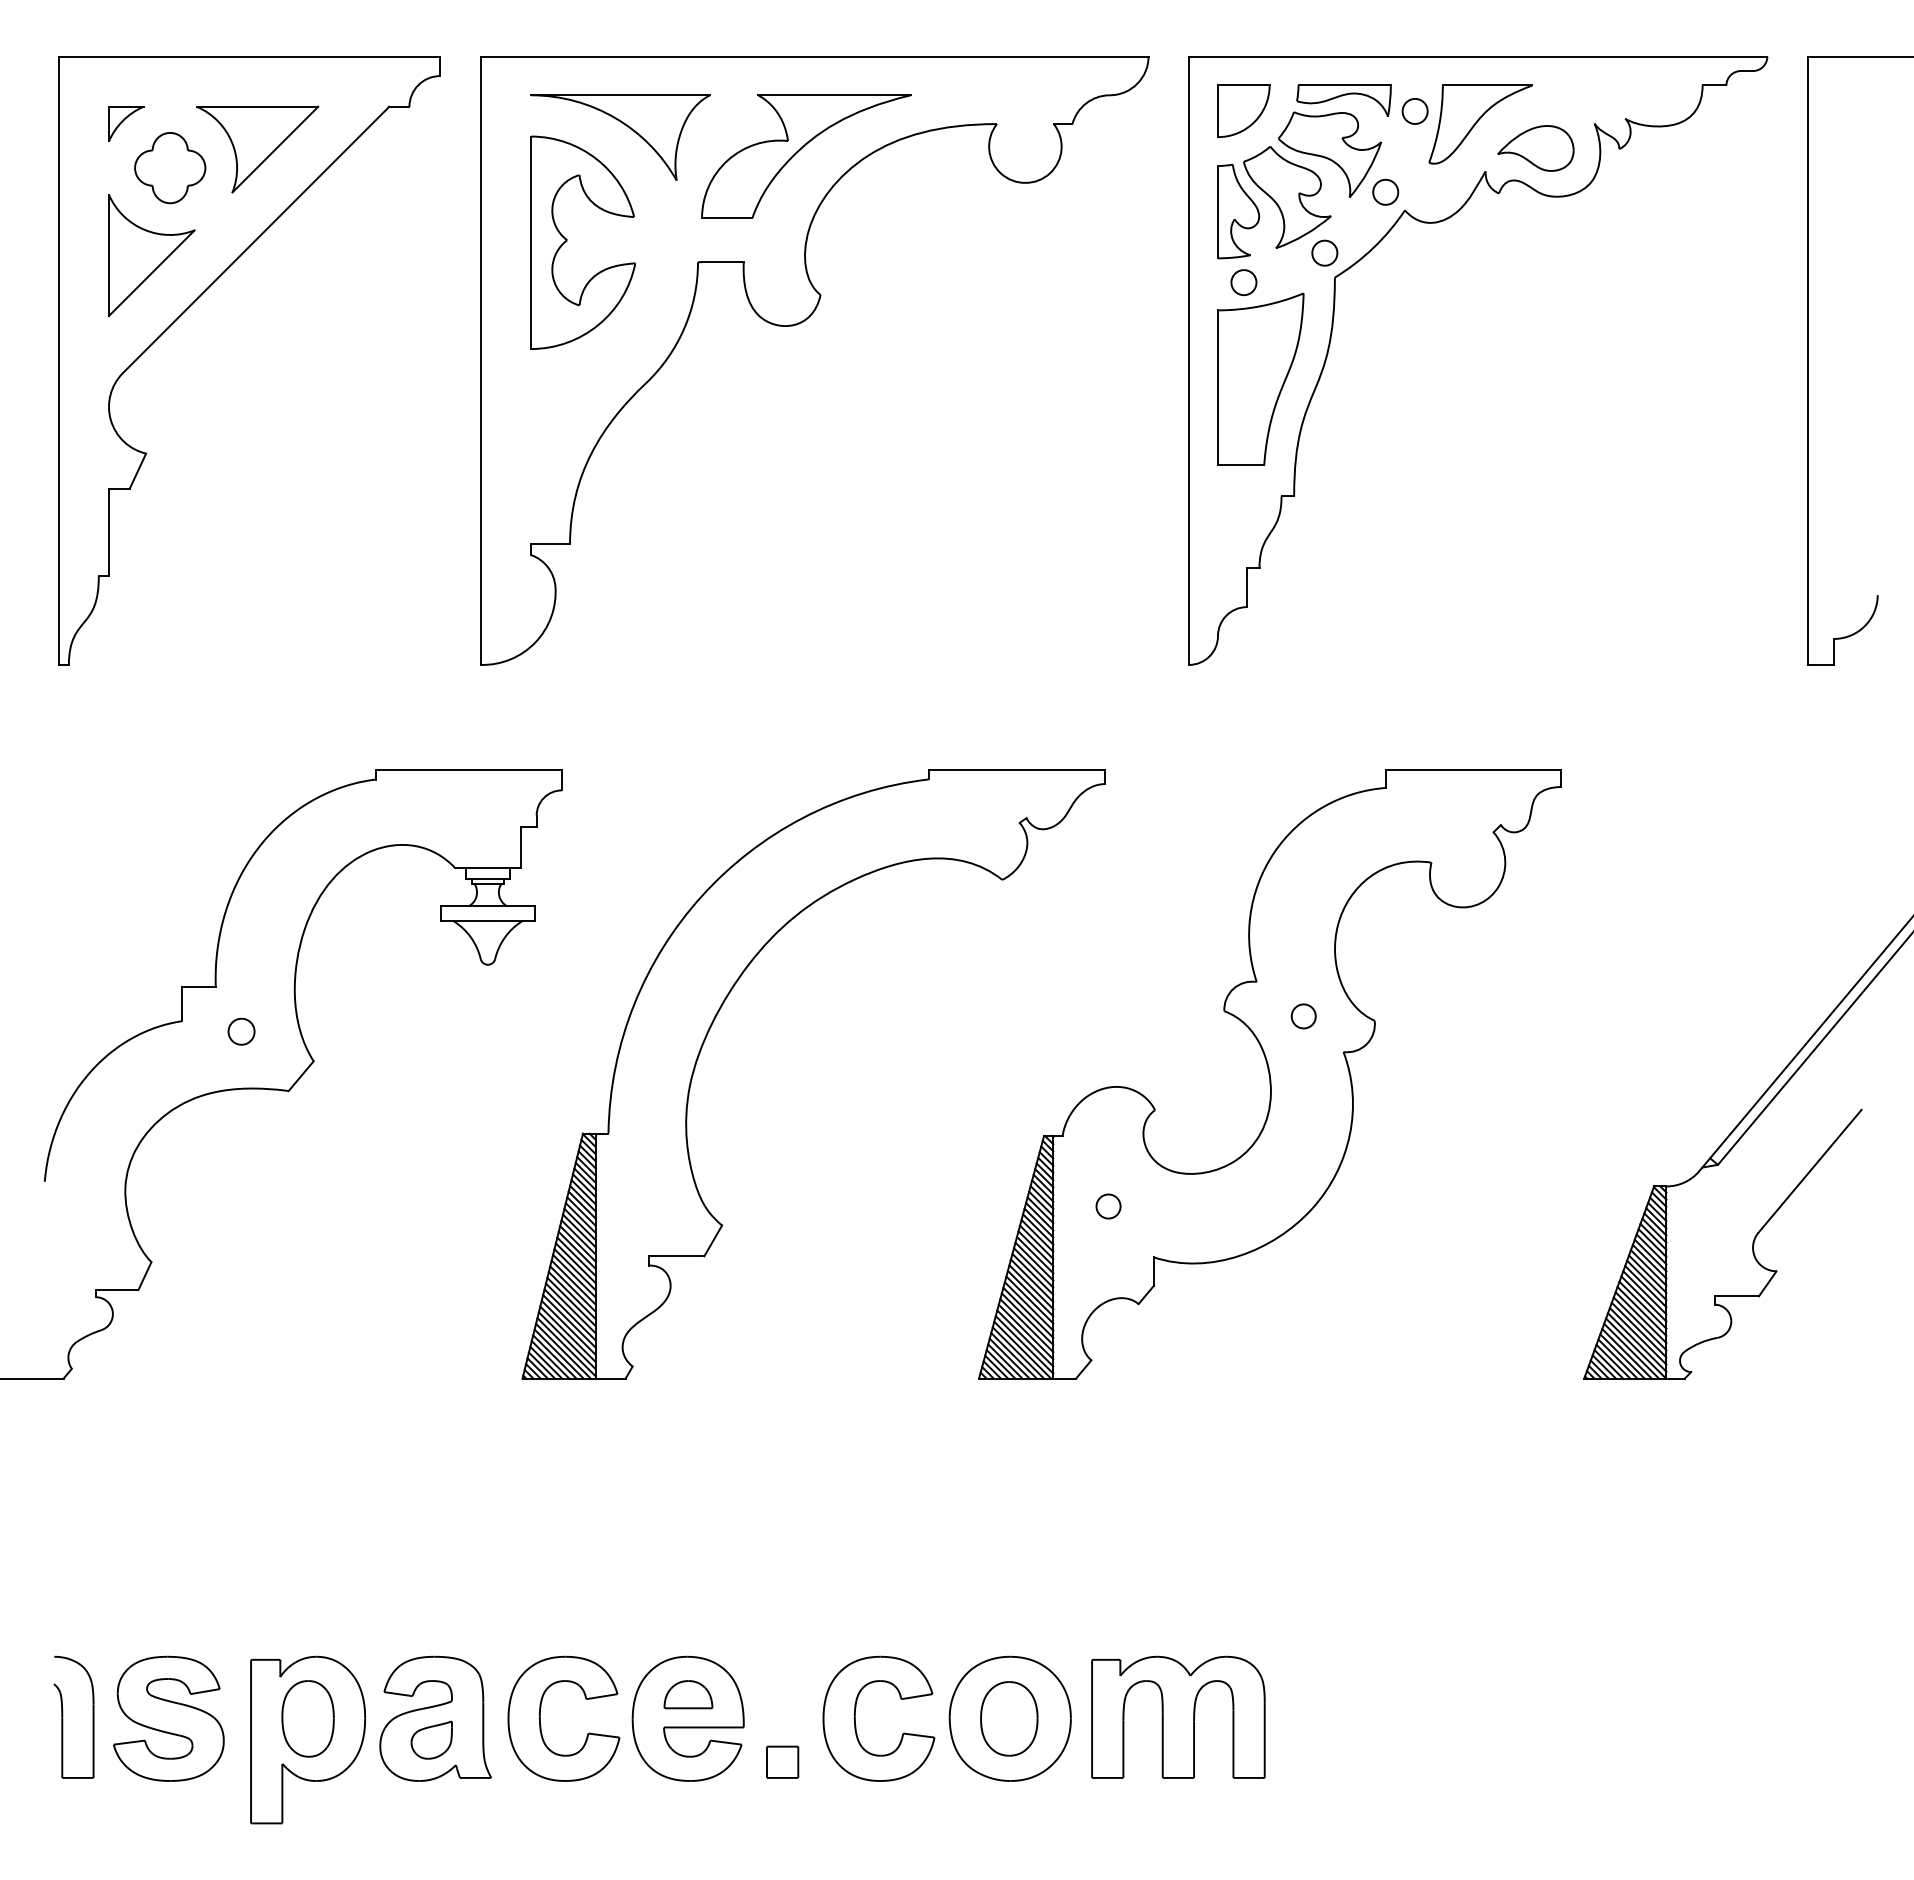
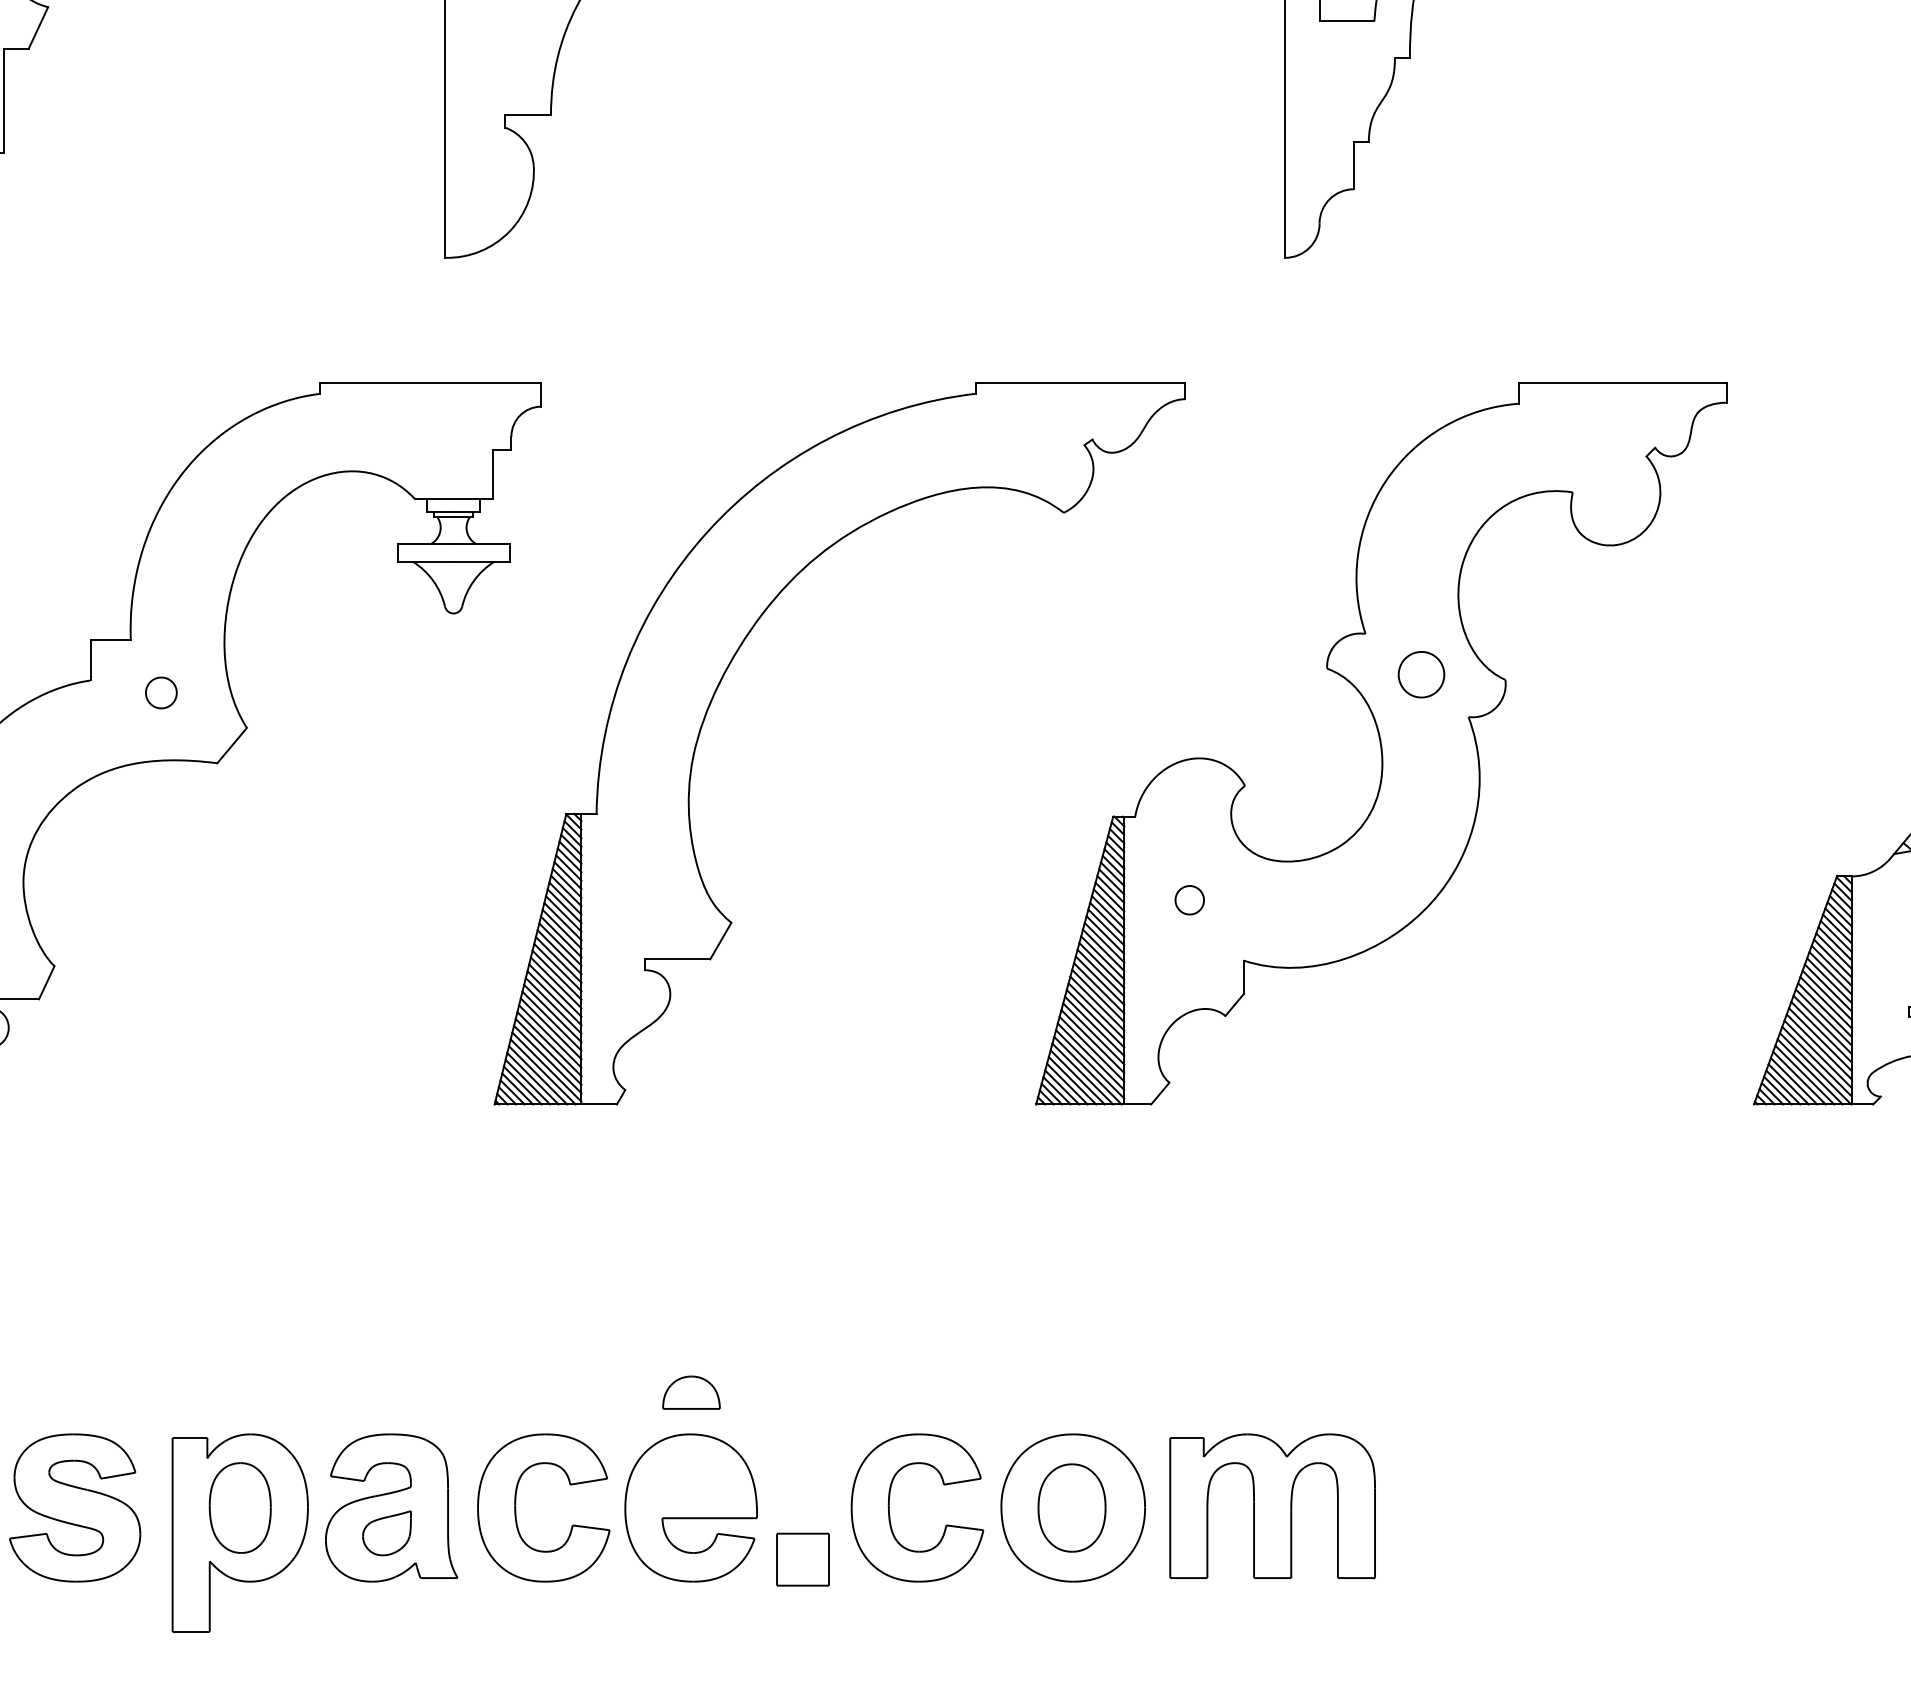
part: (1303, 1016) -> (1421, 674), size x1.6
part: (688, 1694) -> (691, 1392), moved
part: (782, 1761) -> (803, 1558), size x1.4

